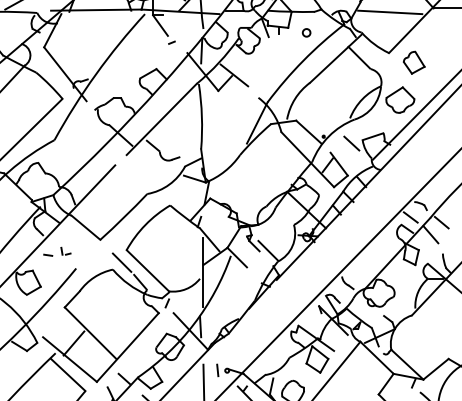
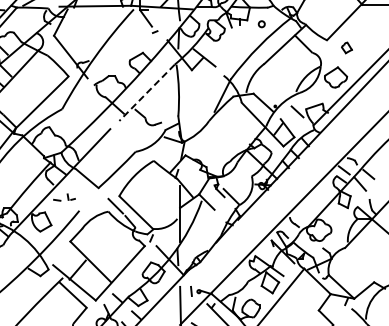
line: (389, 11) -> (327, 7), removed
part: (413, 62) -> (346, 47), size x0.6
line: (160, 120) -> (146, 93), solid -> dashed

